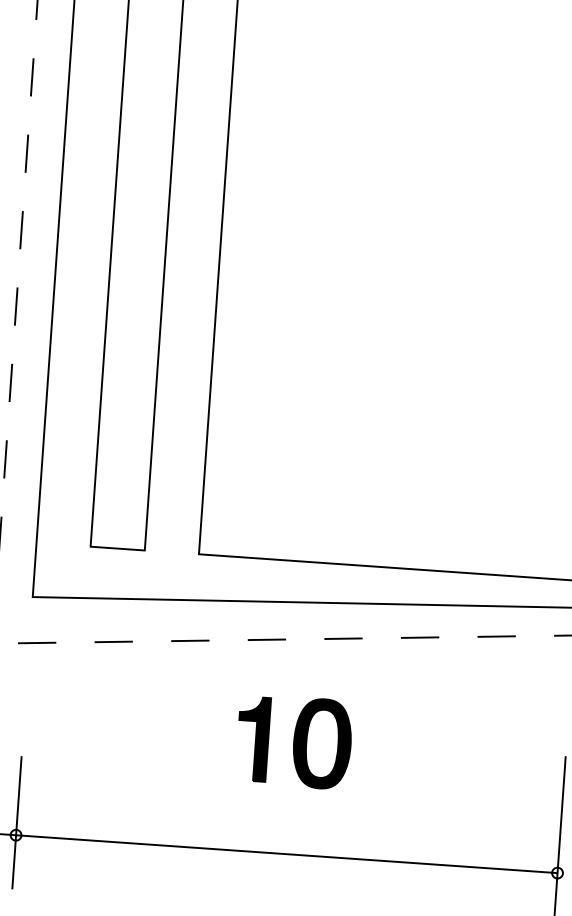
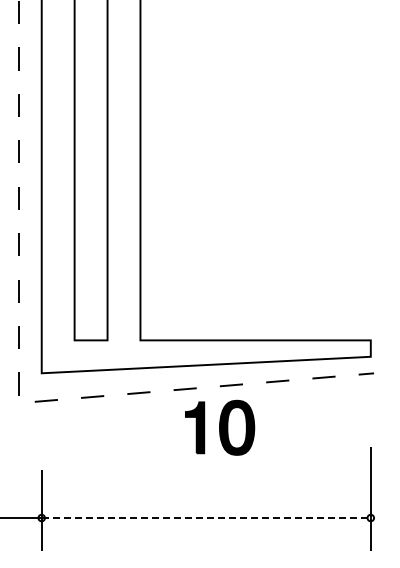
part: (295, 741) -> (220, 427), moved
line: (287, 854) -> (206, 518), solid -> dashed

